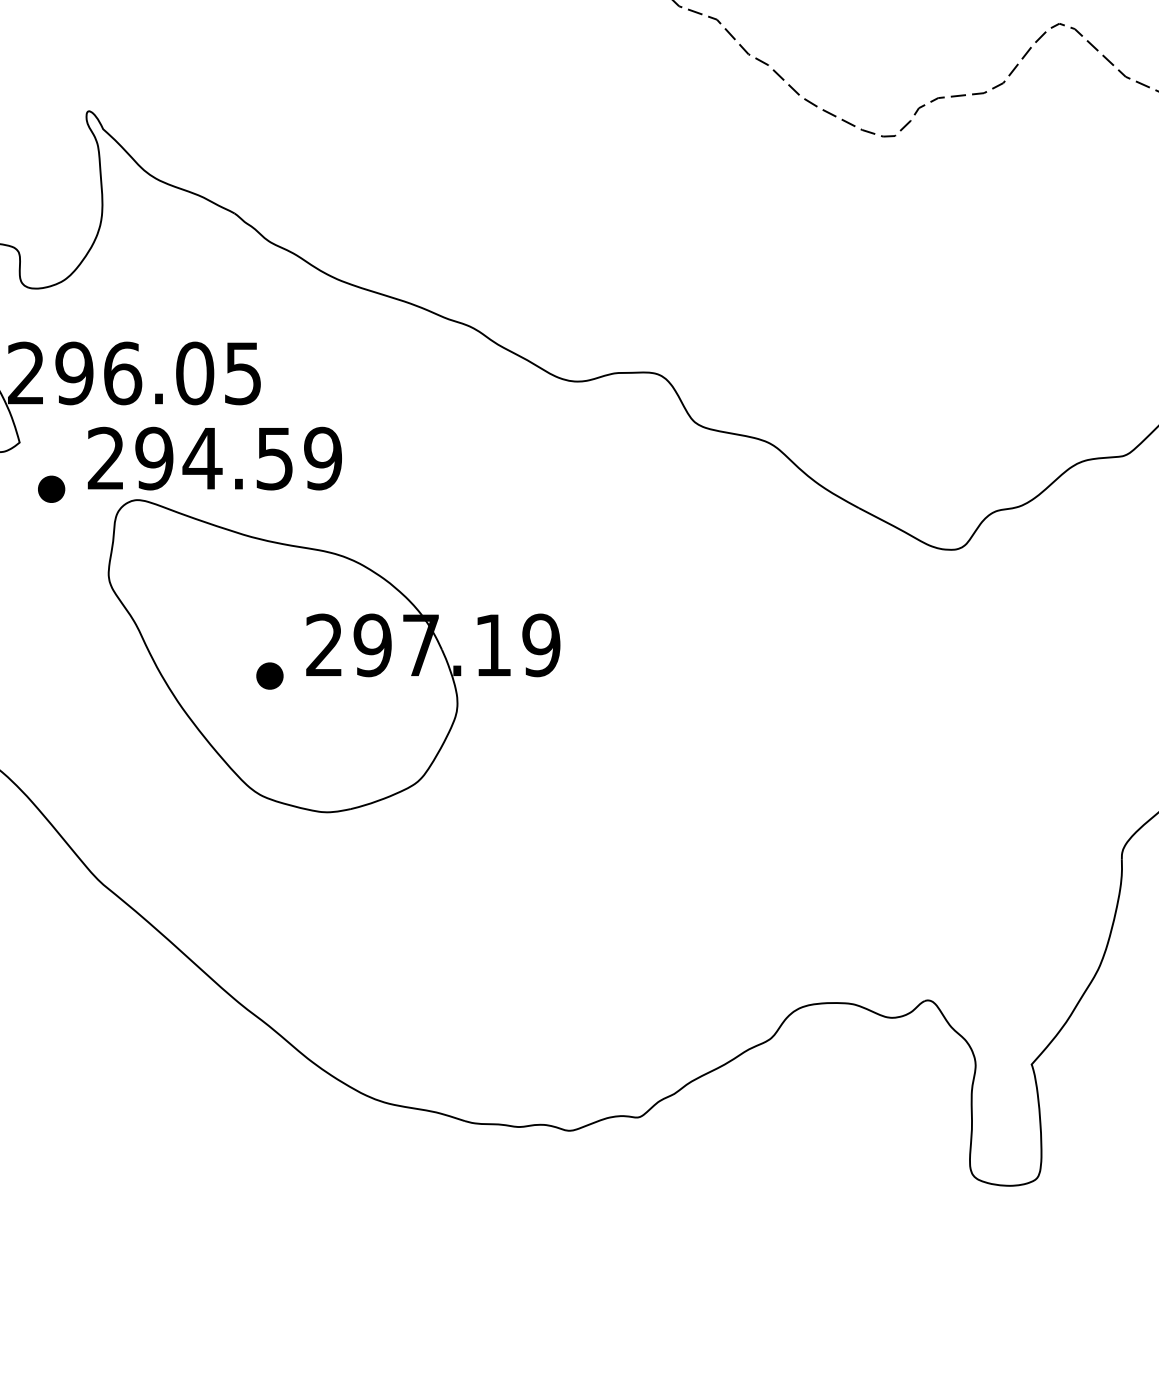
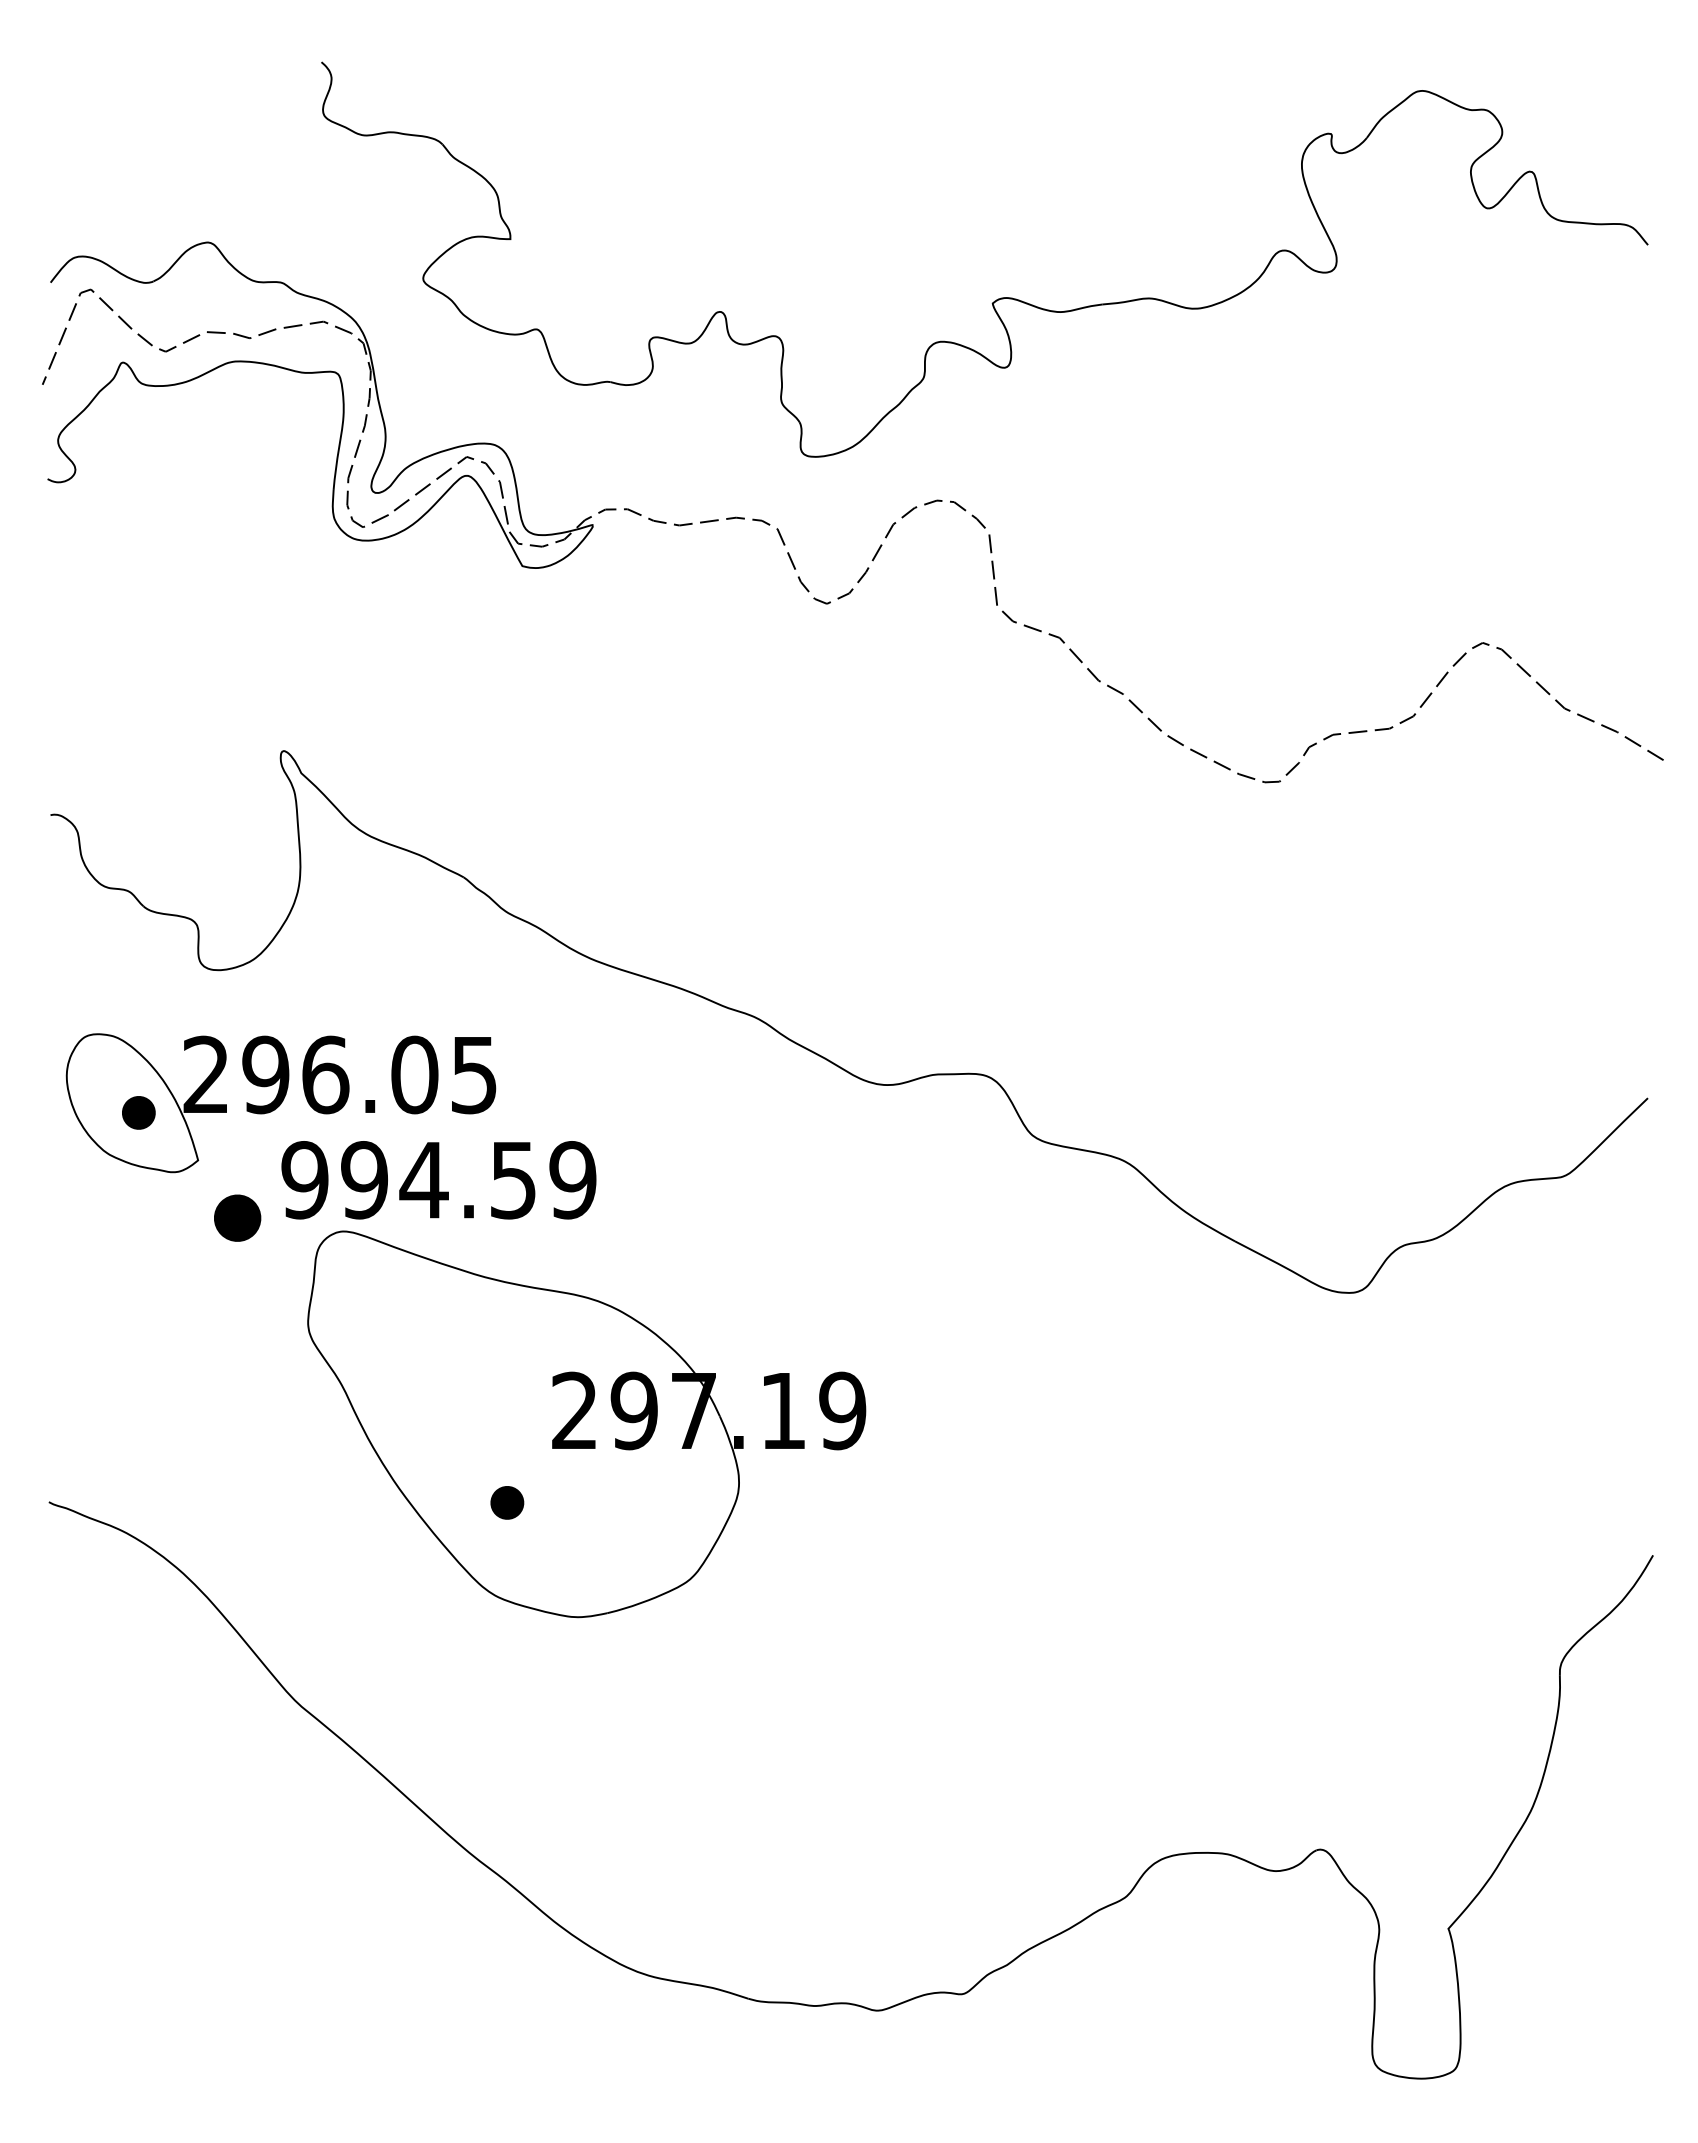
text: (105, 458) -> (304, 1180), 294.59 -> 994.59
part: (51, 488) -> (237, 1217), size x1.4
part: (270, 675) -> (507, 1502), moved

